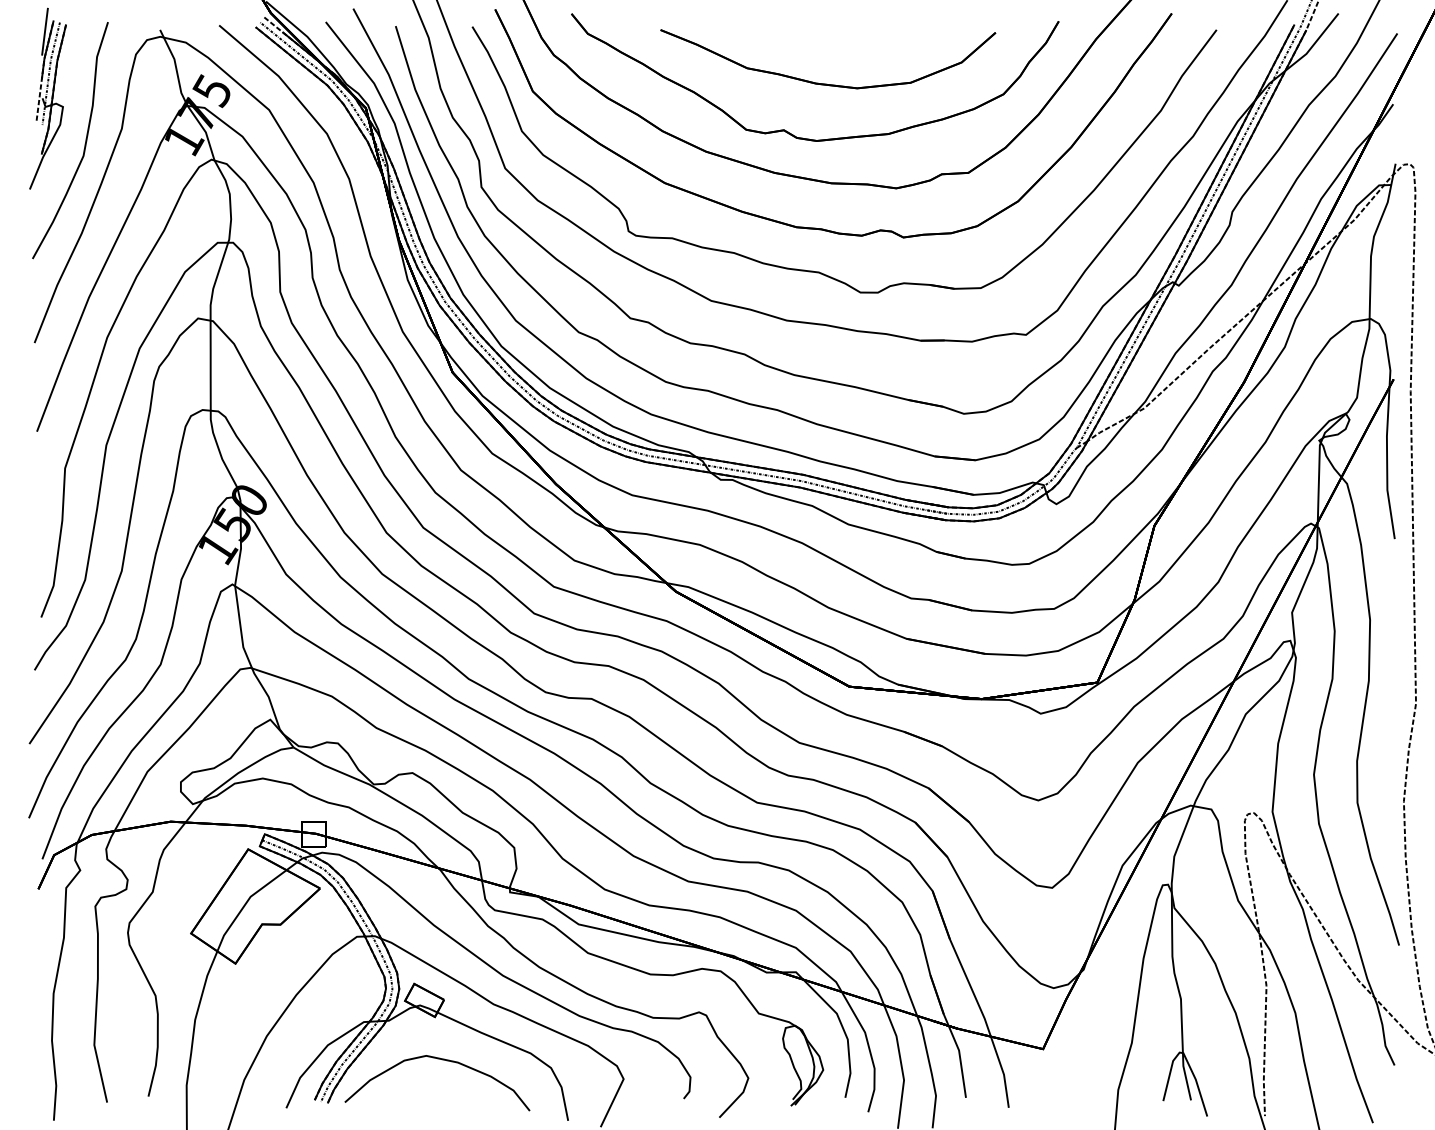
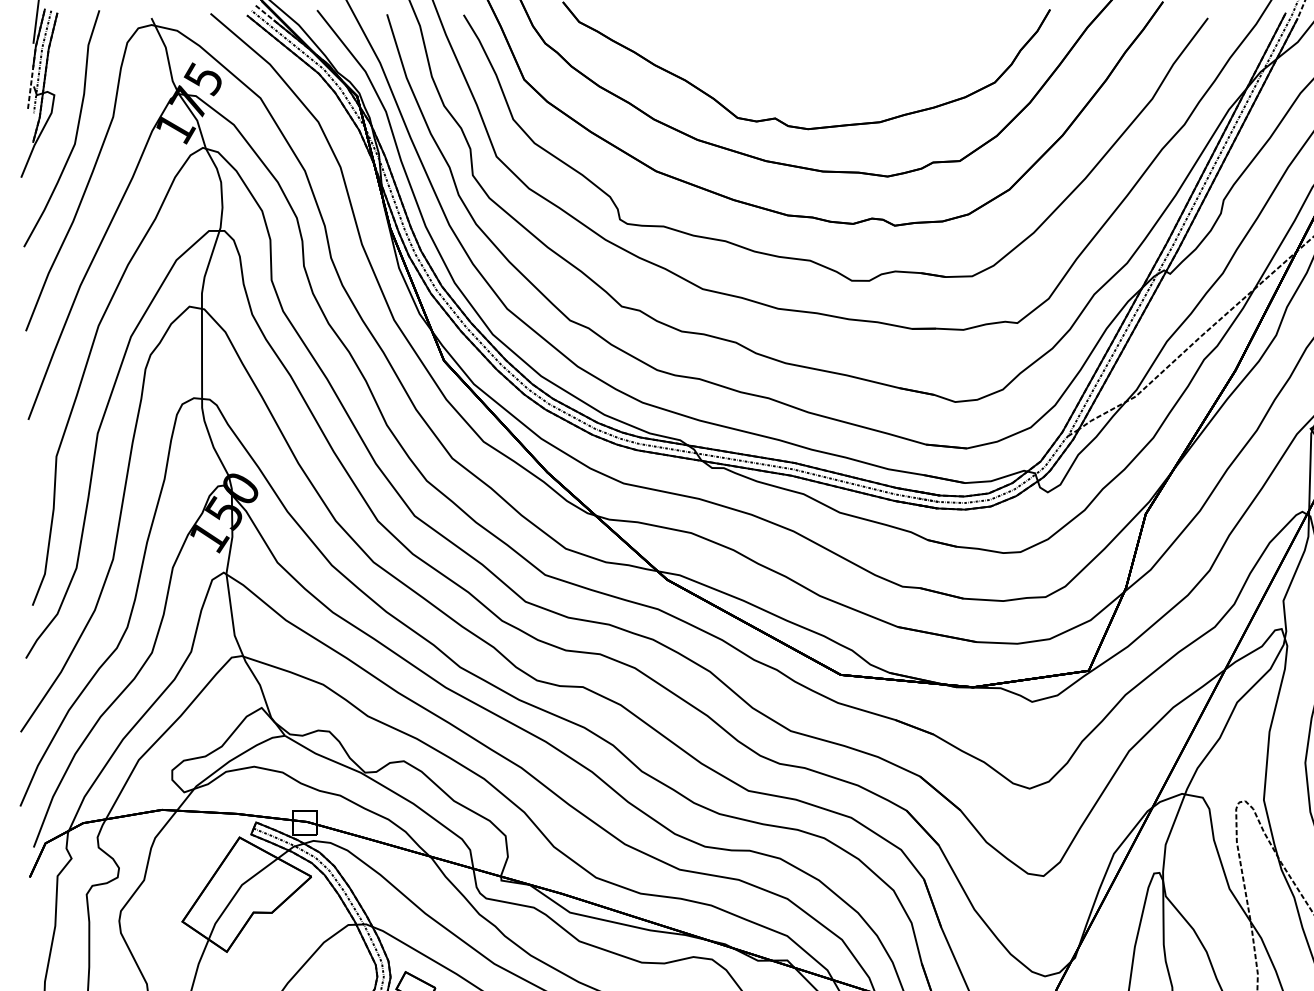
part: (826, 83) -> (817, 71), removed

